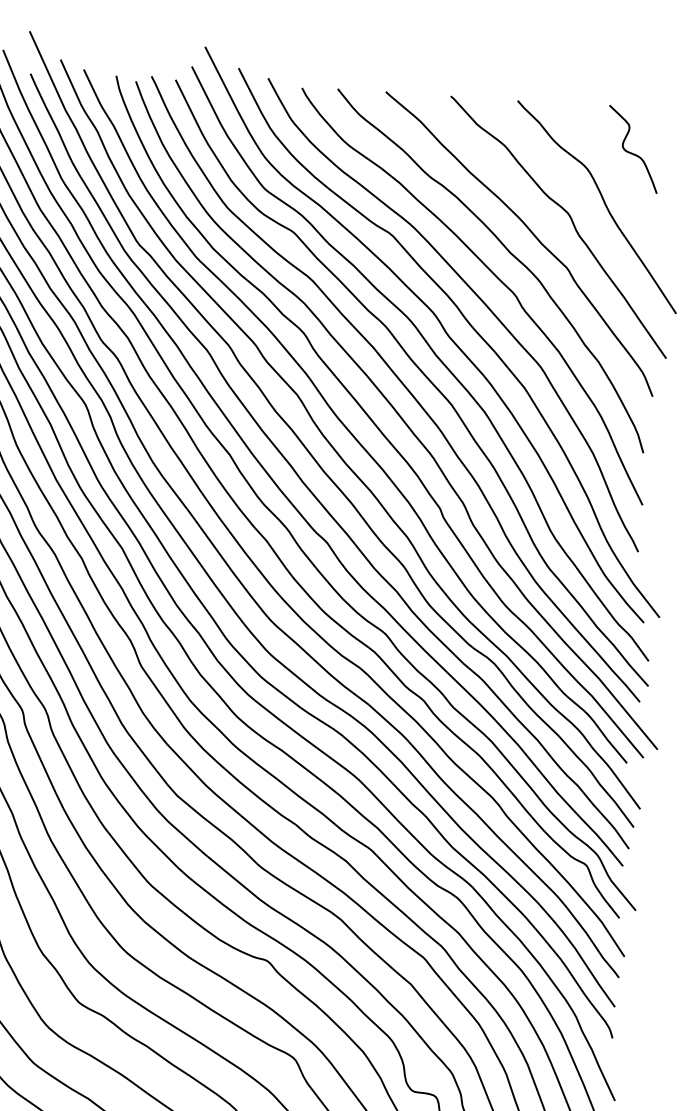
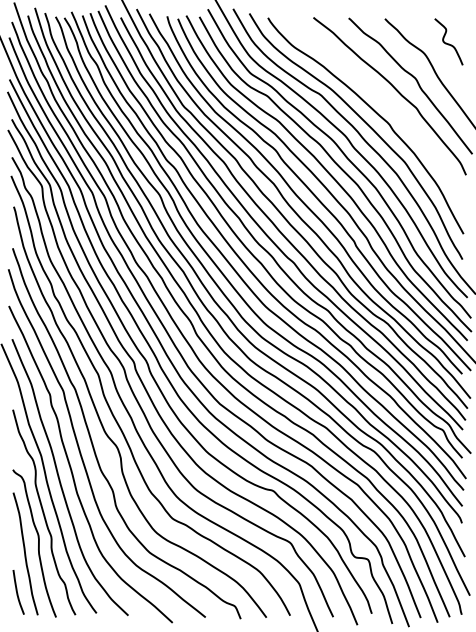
curve: (509, 253) -> (384, 101), removed

